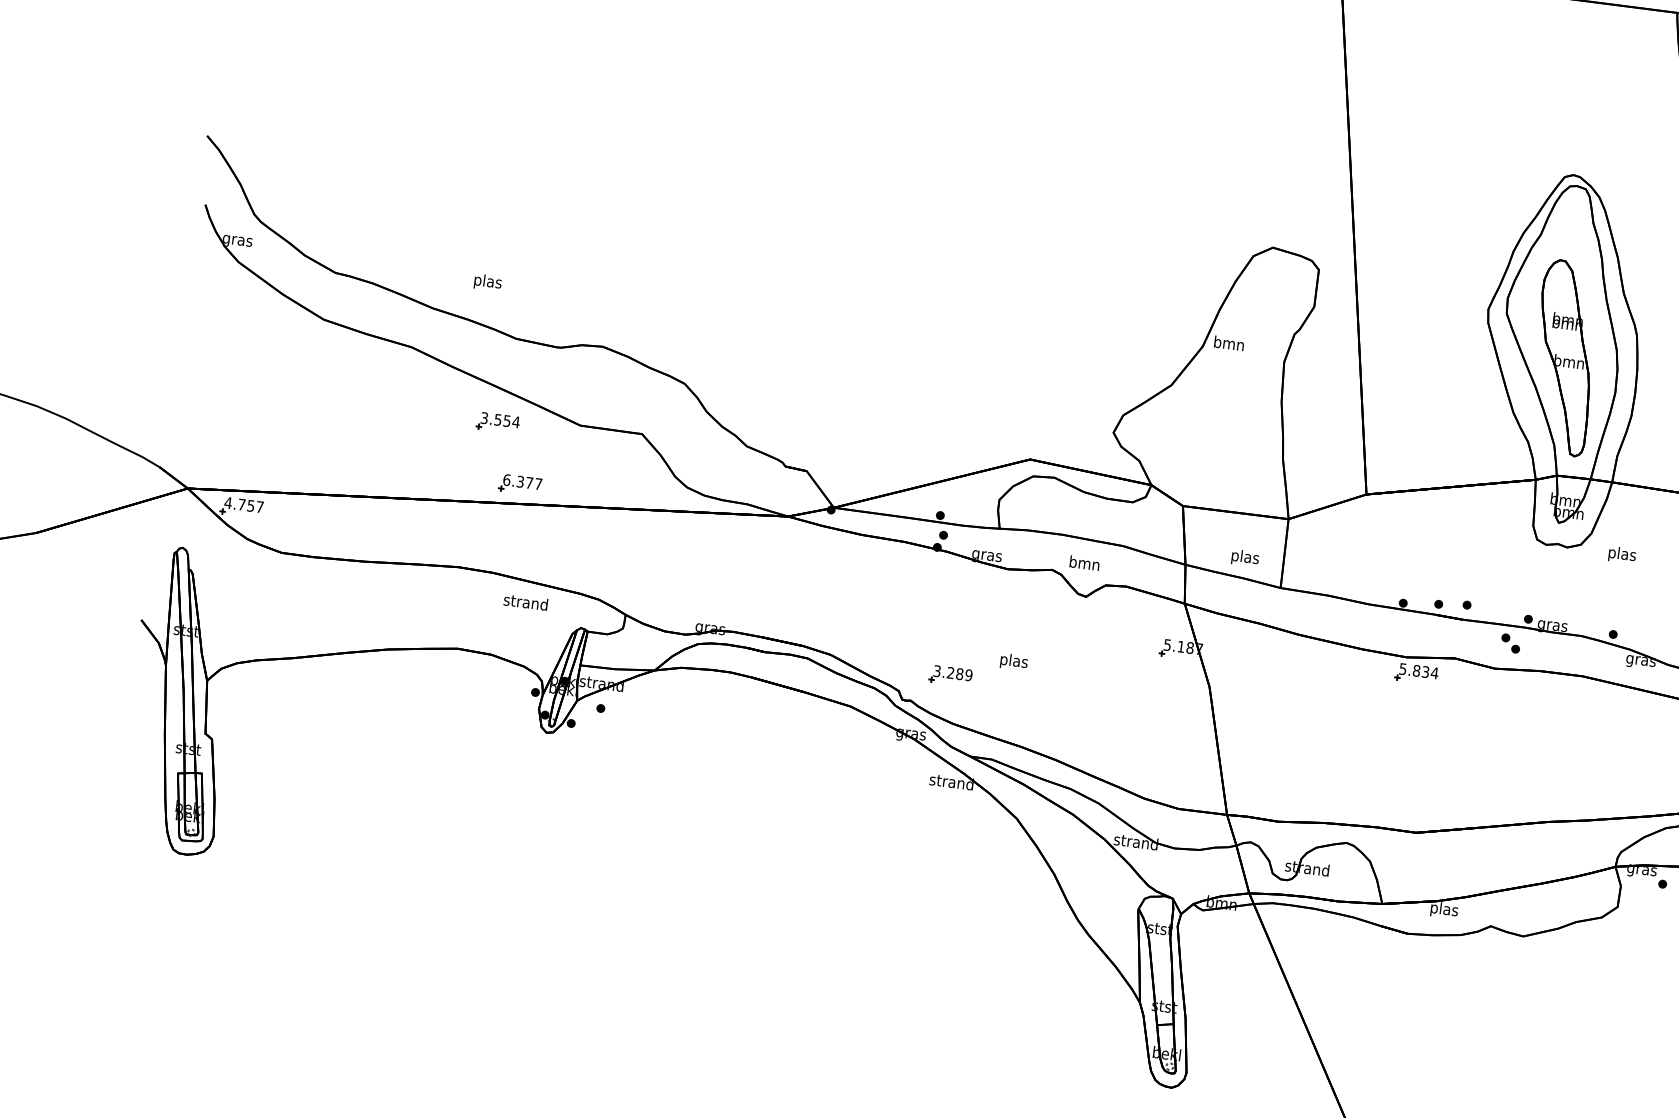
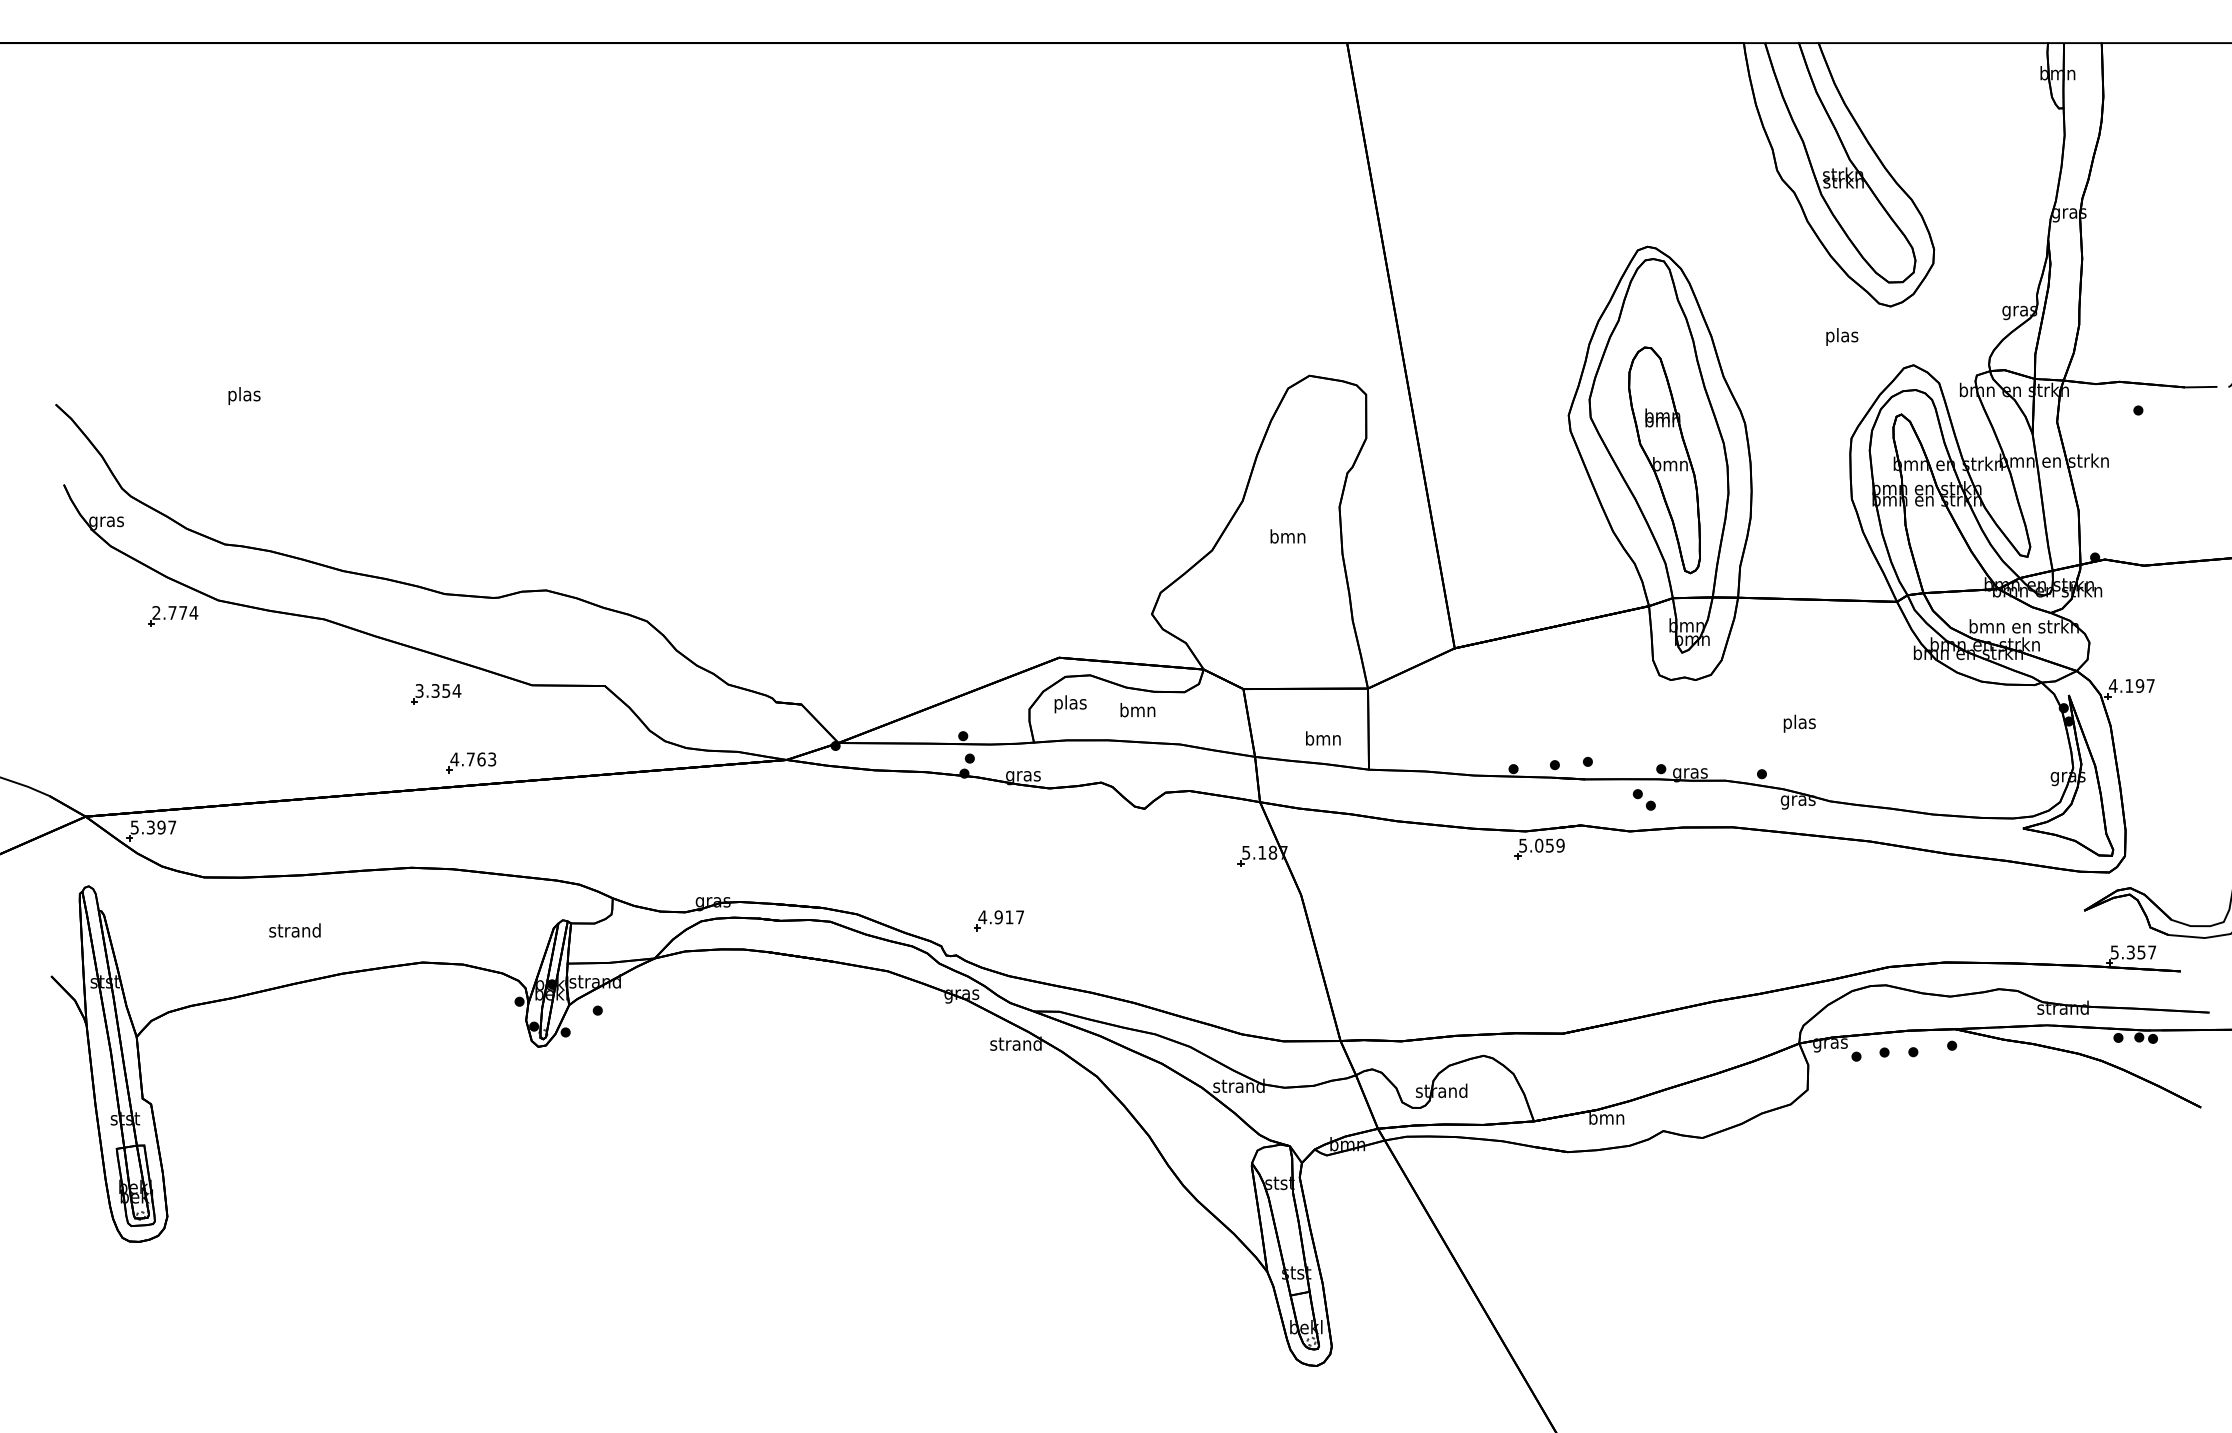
text: (488, 282) -> (244, 395), moved
part: (284, 328) -> (173, 616), added
text: (1228, 343) -> (1287, 536), moved
text: (498, 419) -> (435, 690), 3.554 -> 3.354
text: (522, 482) -> (473, 759), 6.377 -> 4.763
text: (239, 504) -> (147, 827), 4.757 -> 5.397
text: (1622, 554) -> (1799, 723), moved
text: (1245, 558) -> (1323, 740), plas -> bmn
text: (1084, 563) -> (1137, 710), moved
text: (525, 602) -> (294, 930), moved
text: (1013, 662) -> (1070, 704), moved
text: (1425, 671) -> (1549, 845), 5.834 -> 5.059
text: (953, 673) -> (1001, 917), 3.289 -> 4.917
text: (1443, 910) -> (1606, 1119), plas -> bmn

